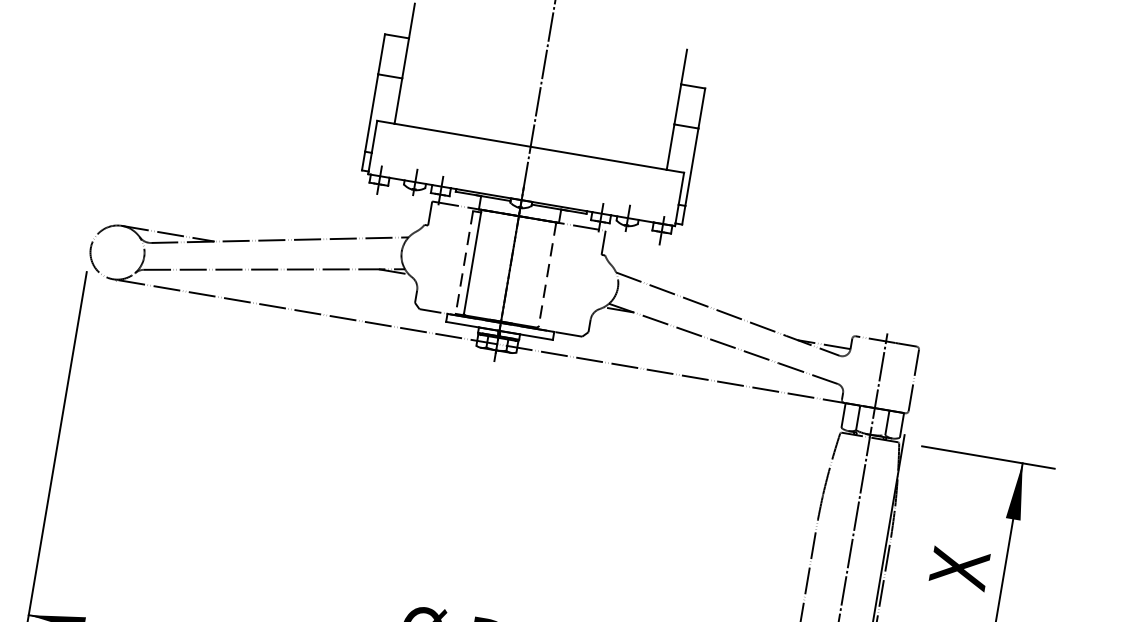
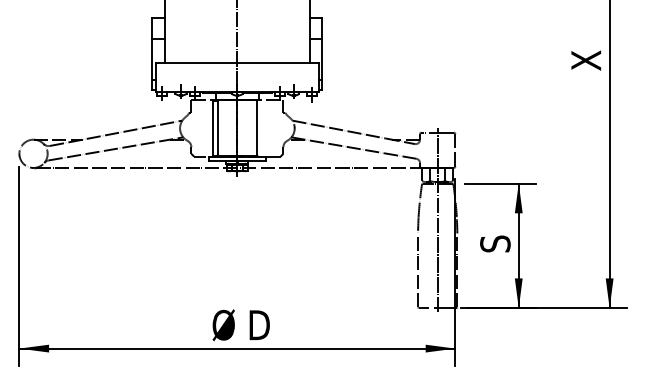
line: (464, 264) -> (213, 129), dashed -> solid
line: (548, 274) -> (257, 127), dashed -> solid
text: (959, 568) -> (495, 243), X -> S

